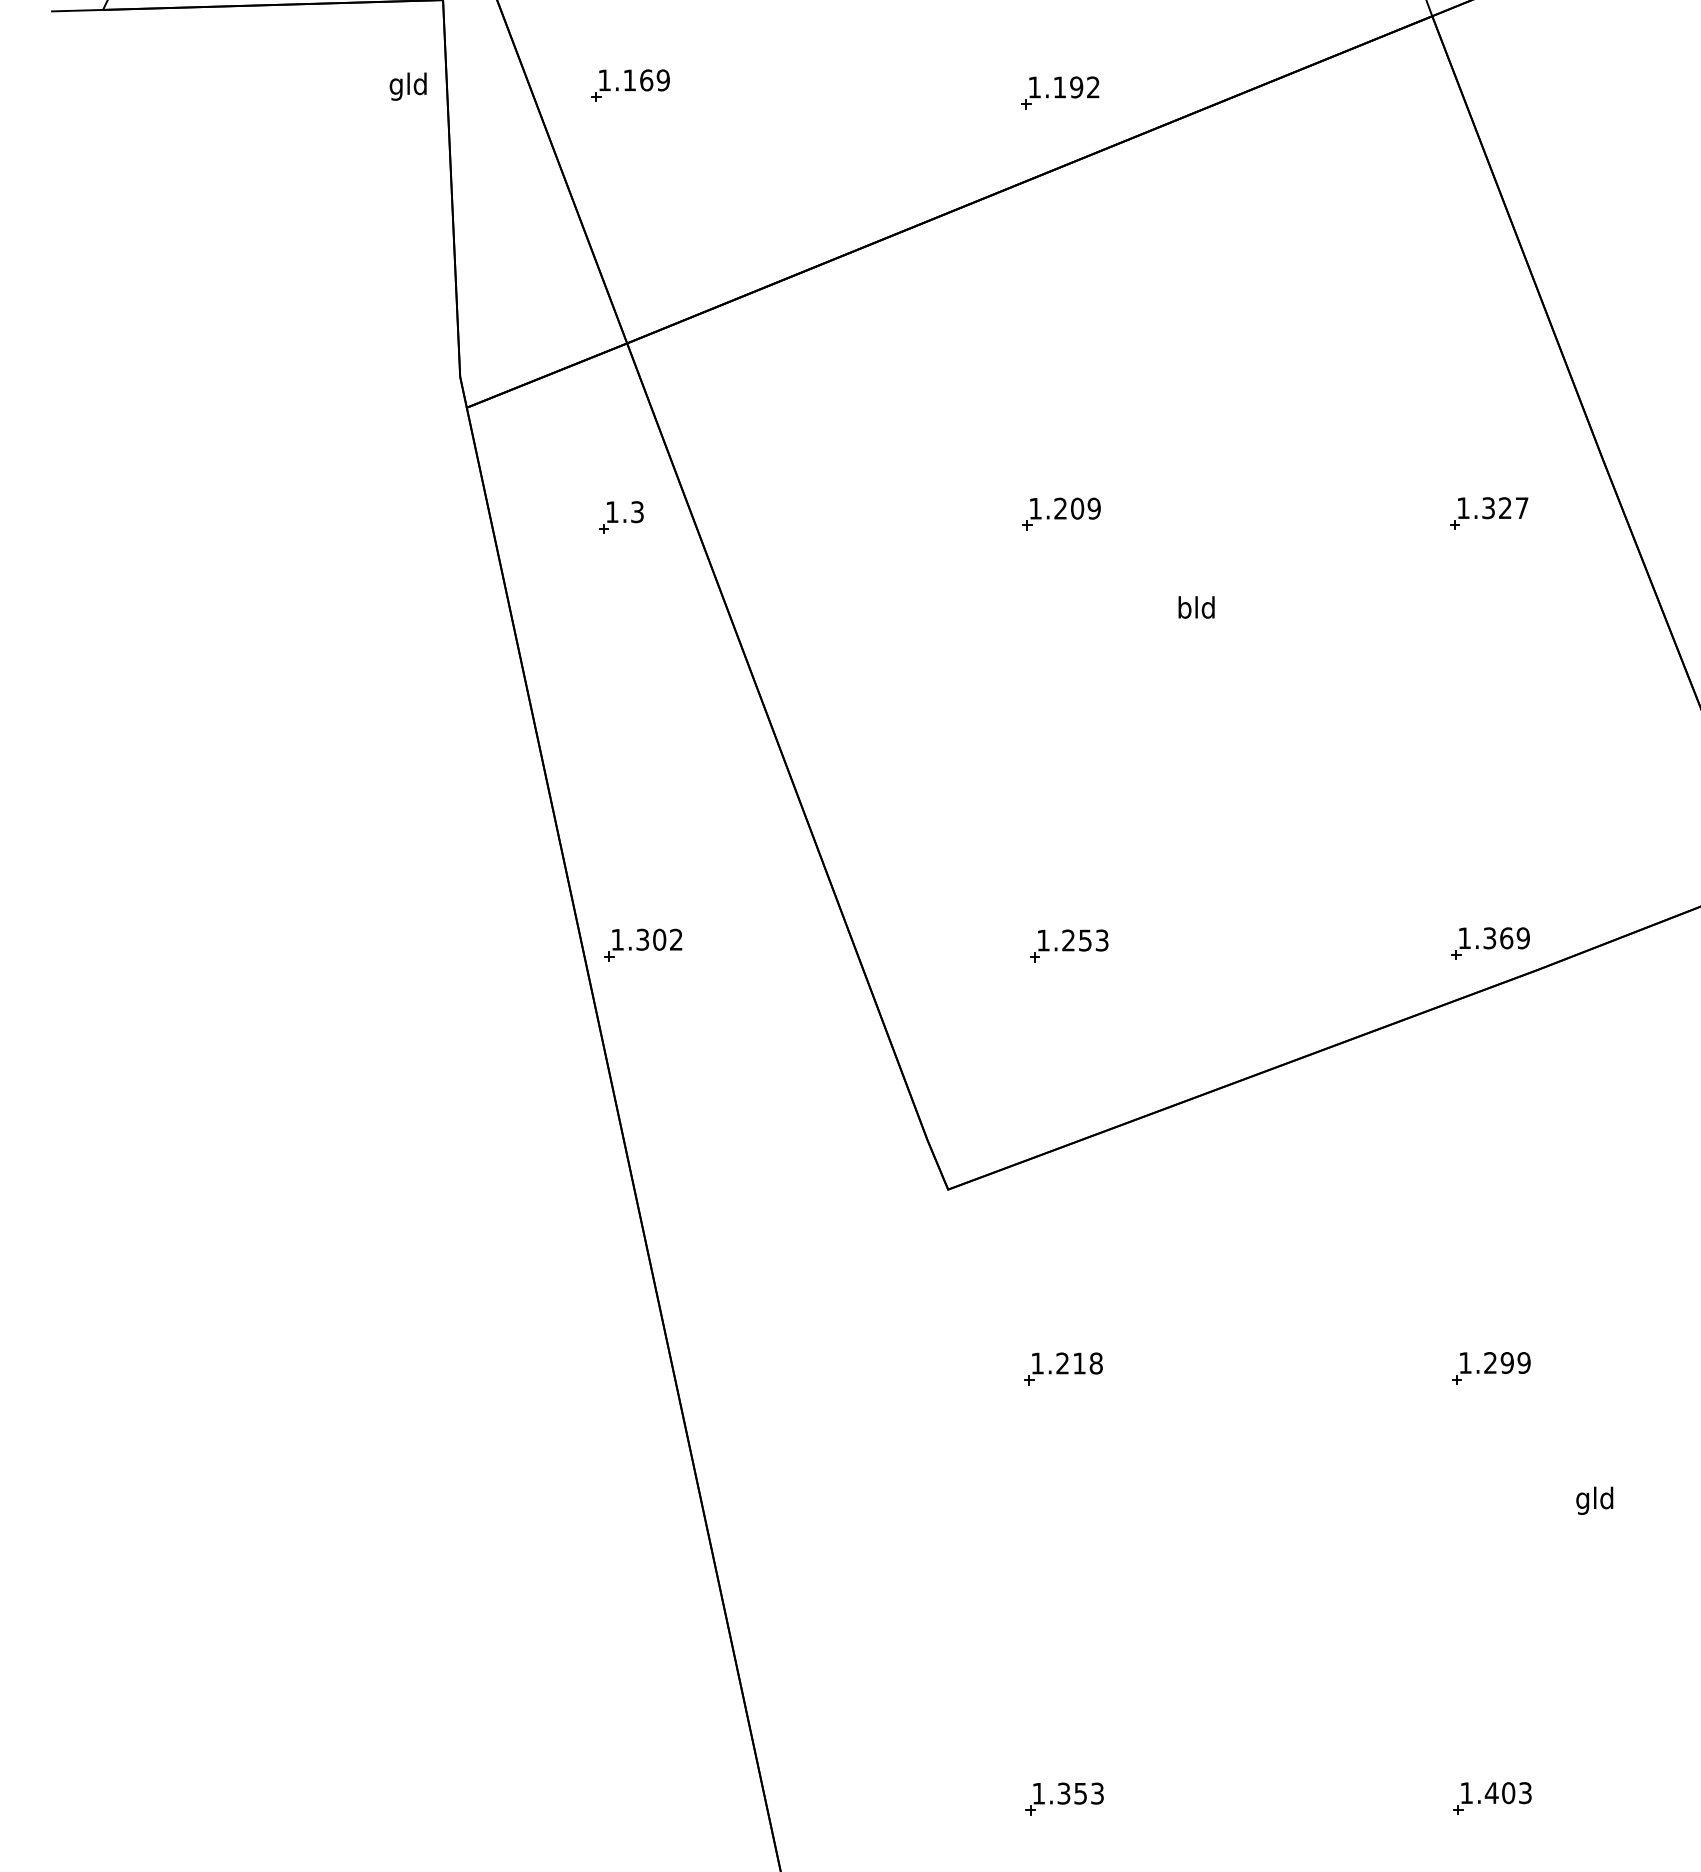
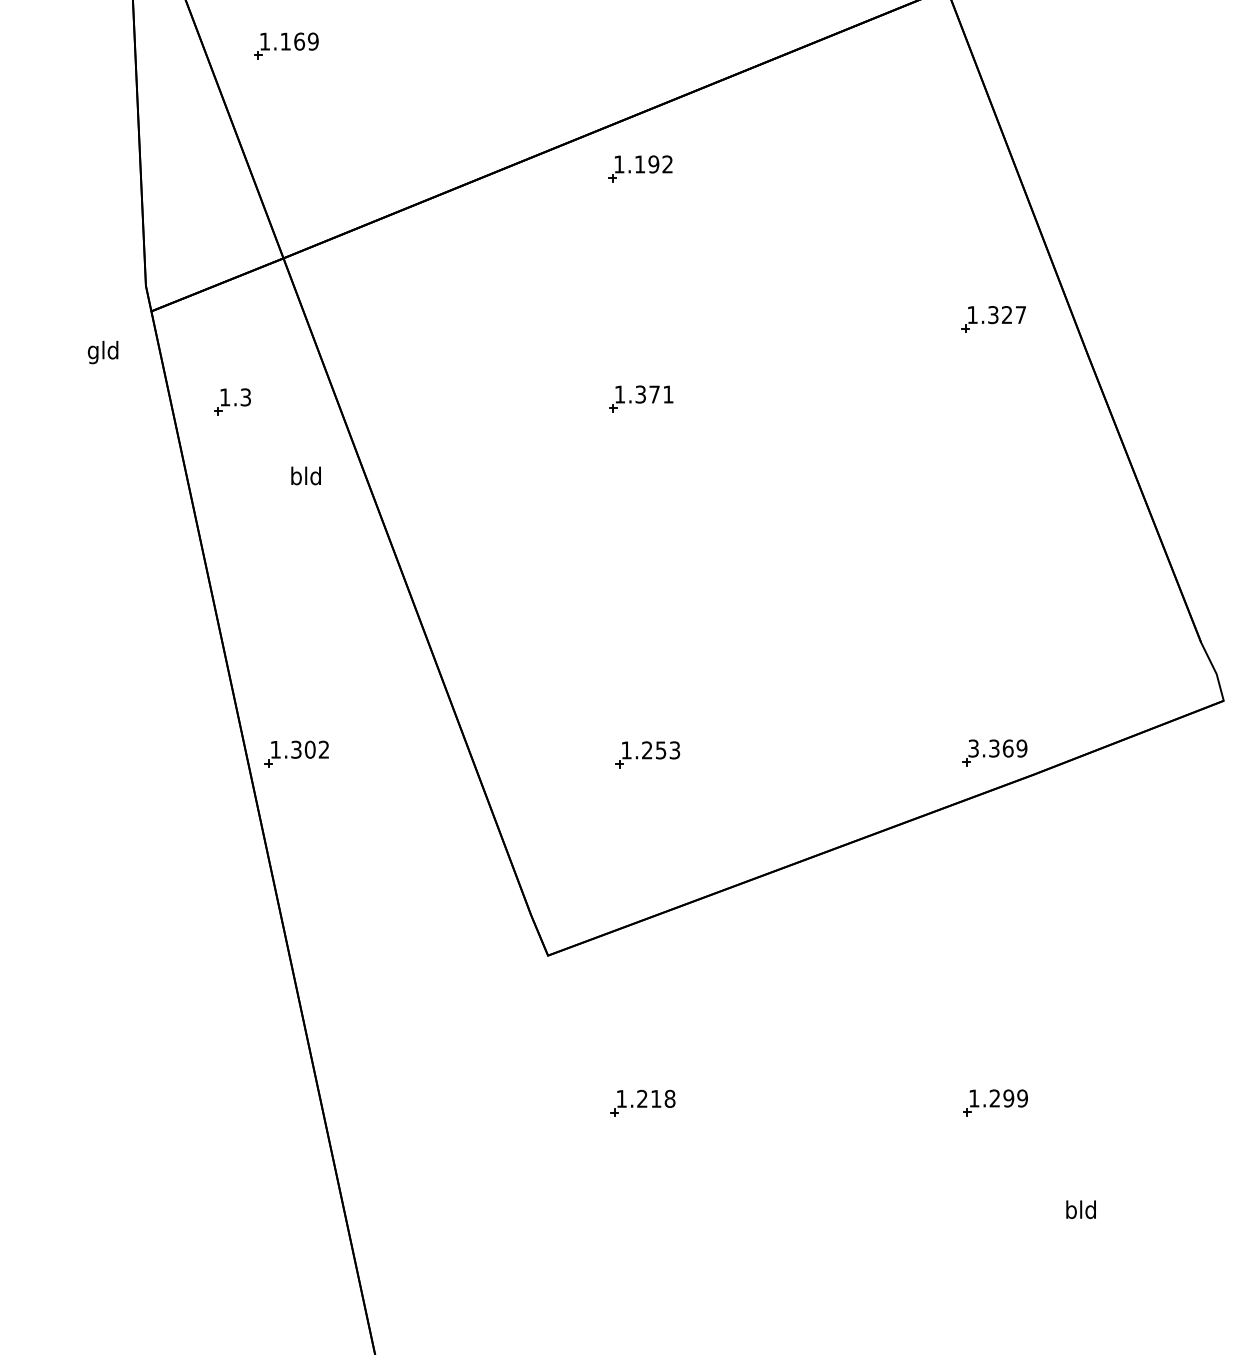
text: (407, 86) -> (102, 352), moved
part: (1060, 92) -> (640, 168), moved
text: (1077, 508) -> (654, 394), 1.209 -> 1.371
part: (1489, 513) -> (994, 319), moved
part: (621, 517) -> (232, 401), moved
text: (1196, 607) -> (306, 475), moved
text: (1464, 938) -> (973, 748), 1.369 -> 3.369
text: (1582, 1500) -> (1070, 1211), gld -> bld

